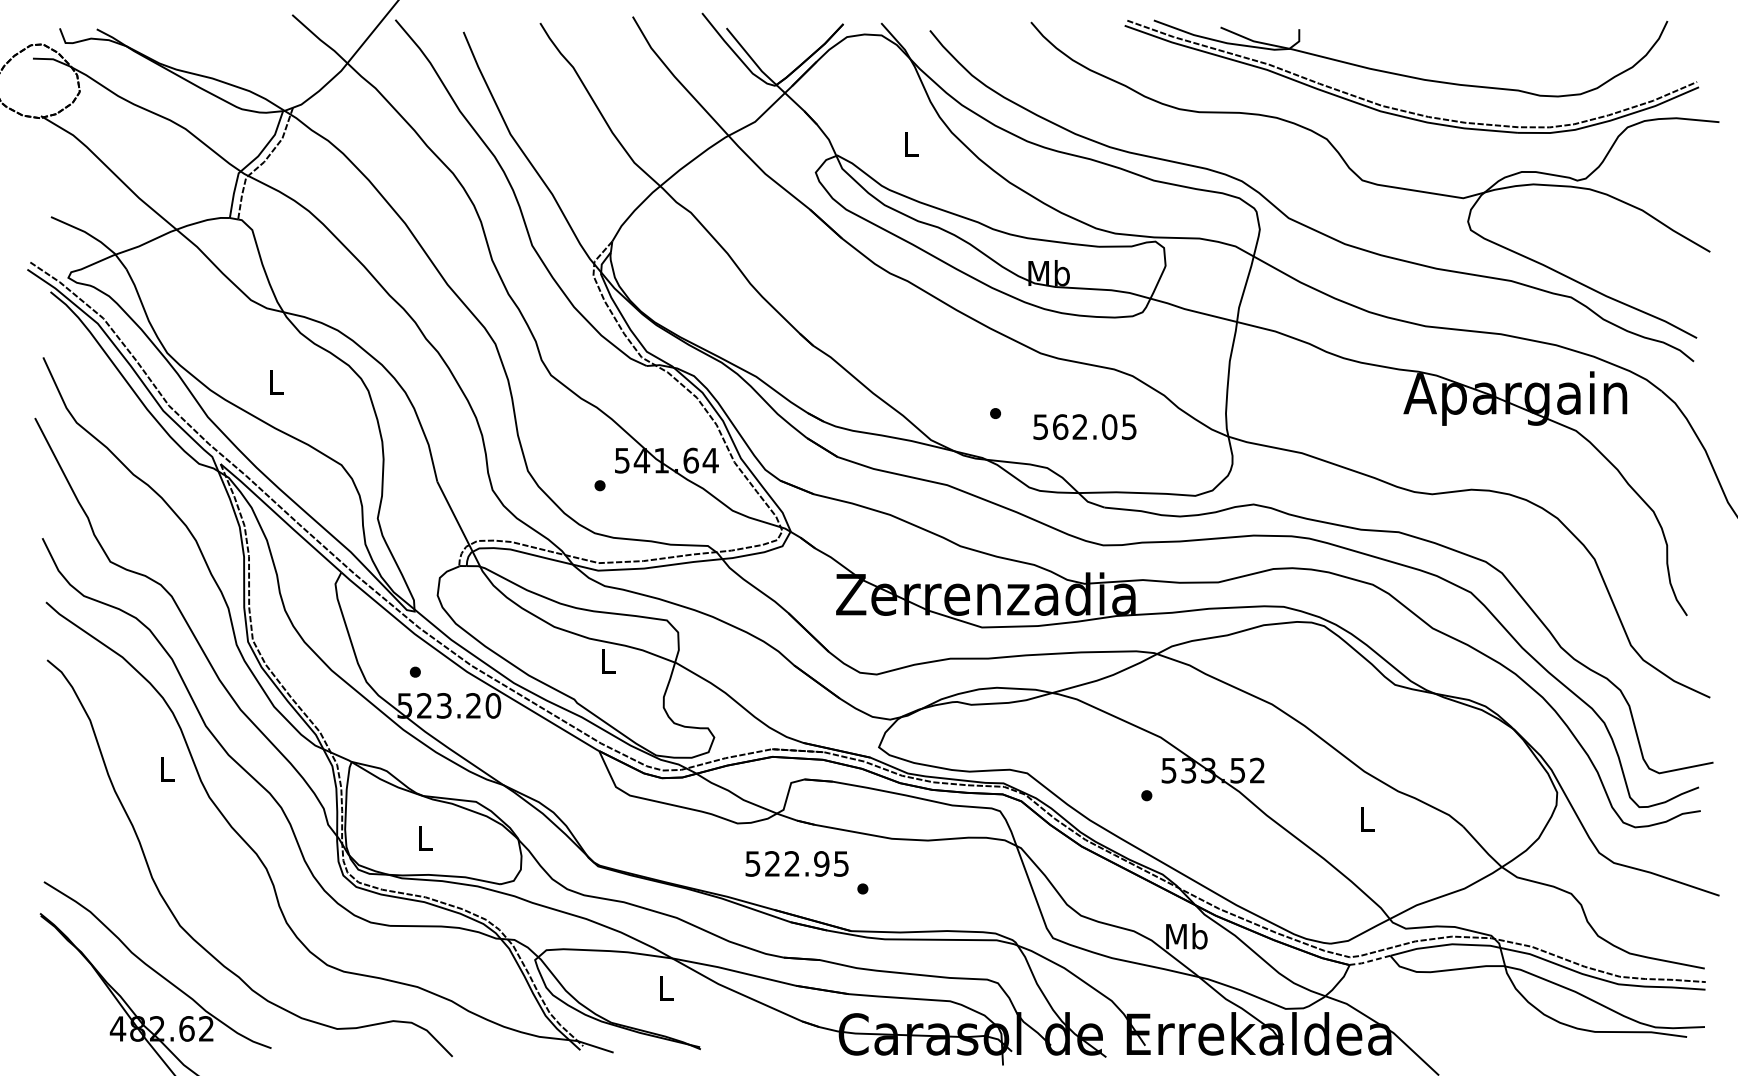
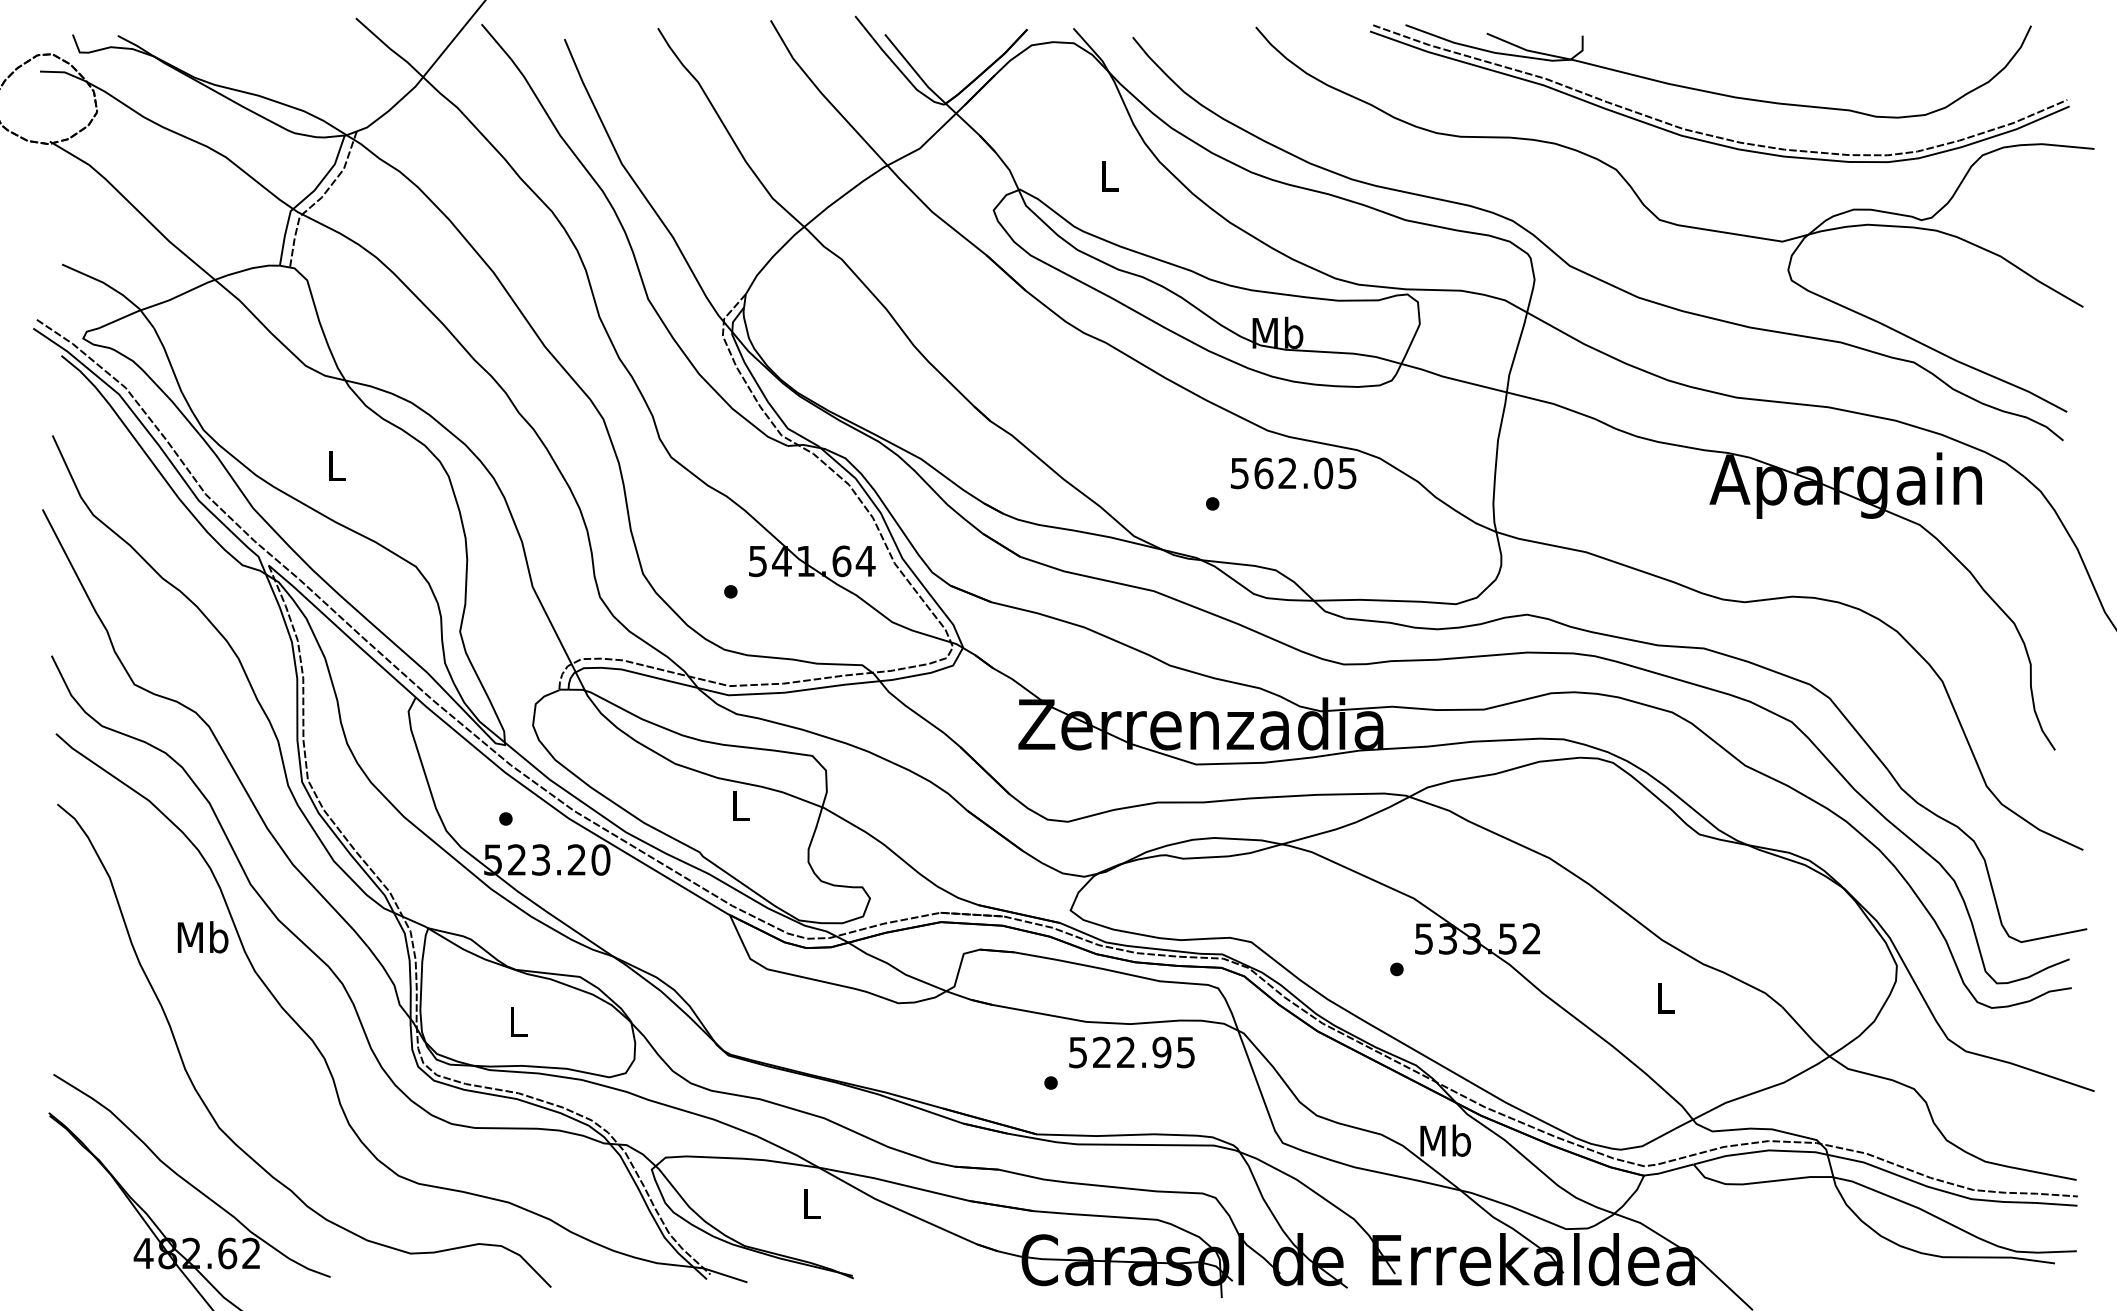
text: (1084, 427) -> (1293, 473), moved
text: (166, 769) -> (202, 937), L -> Mb
text: (796, 863) -> (1131, 1052), moved
line: (1369, 960) -> (1668, 1170), dashed -> solid

